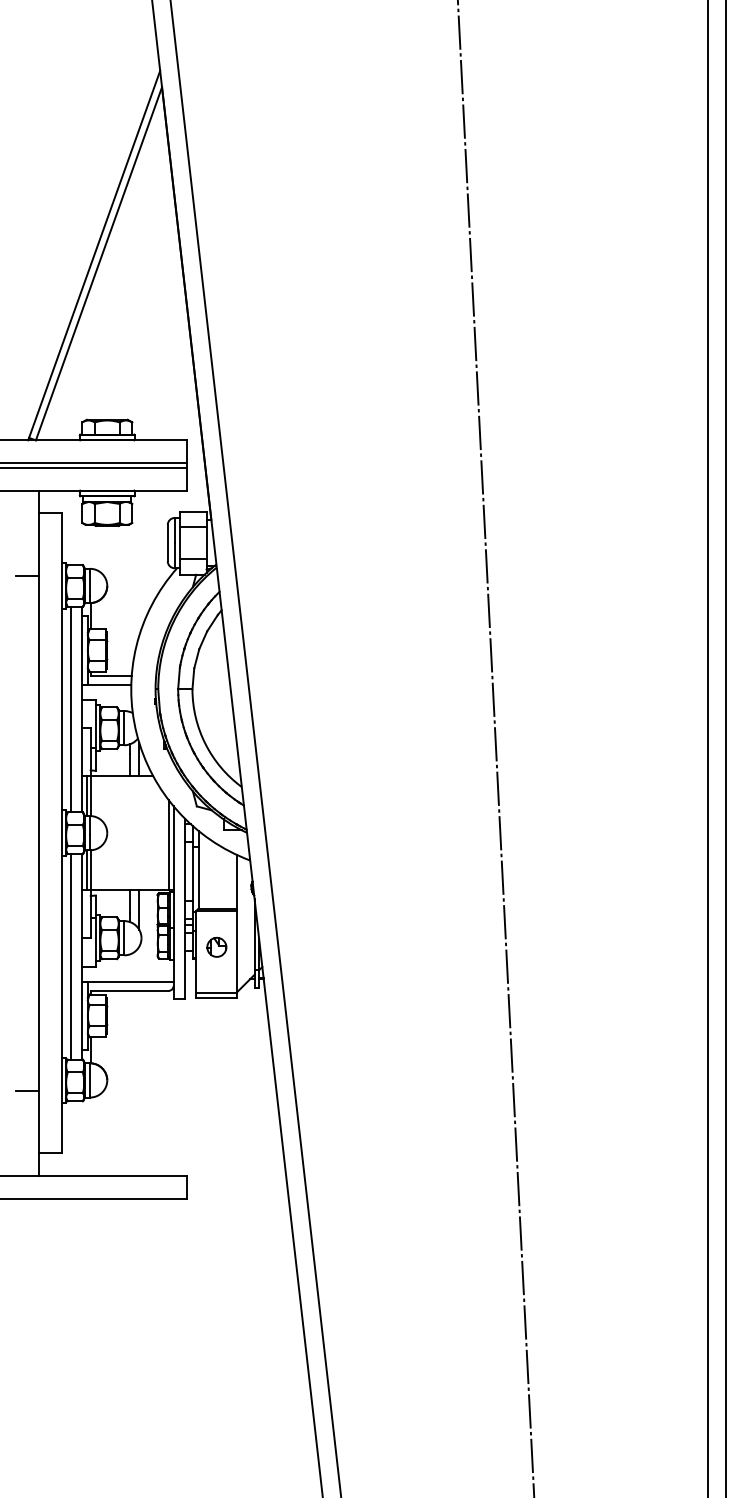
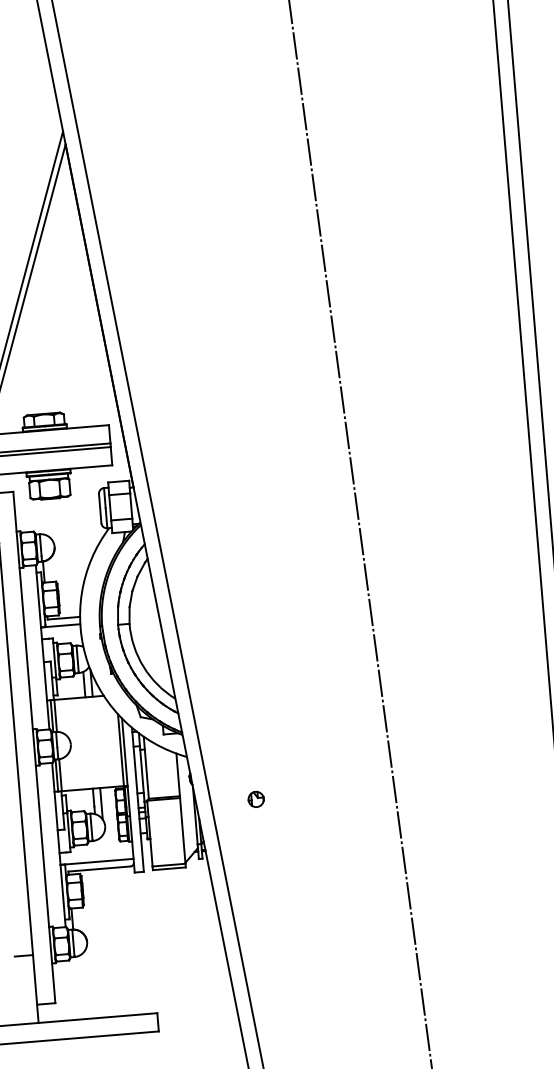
line: (70, 709) -> (33, 648), removed
part: (216, 946) -> (255, 798), moved
line: (70, 956) -> (49, 845), removed

